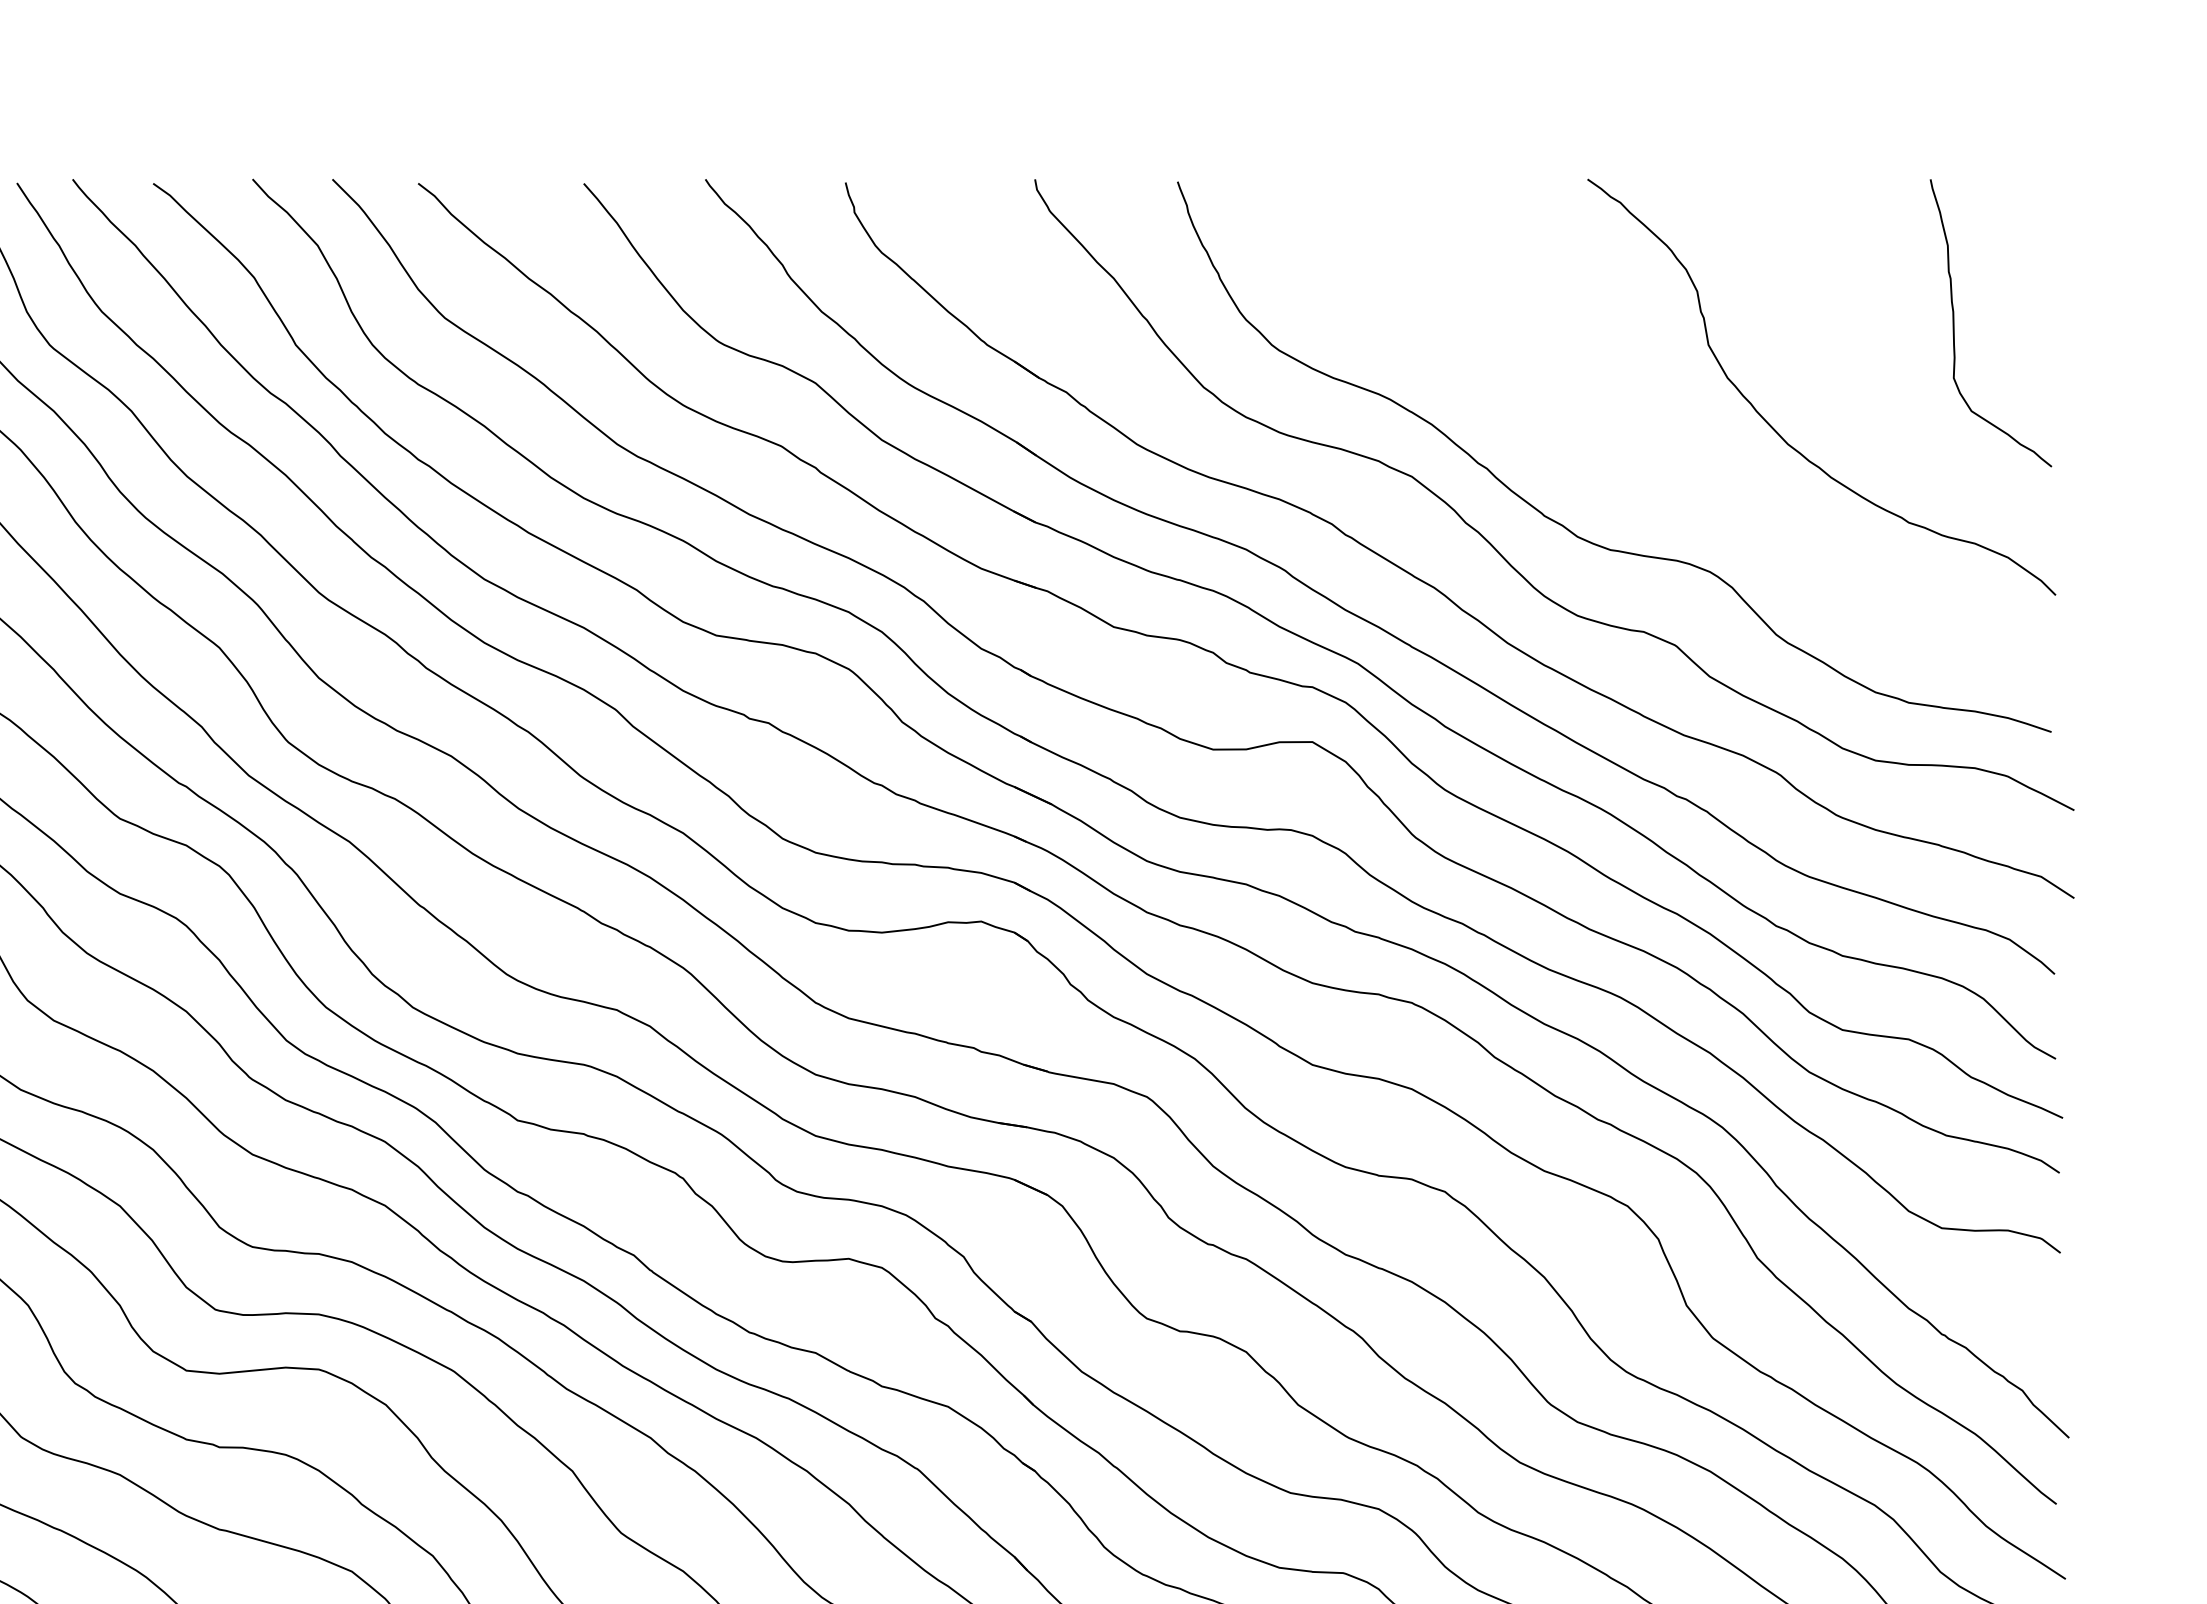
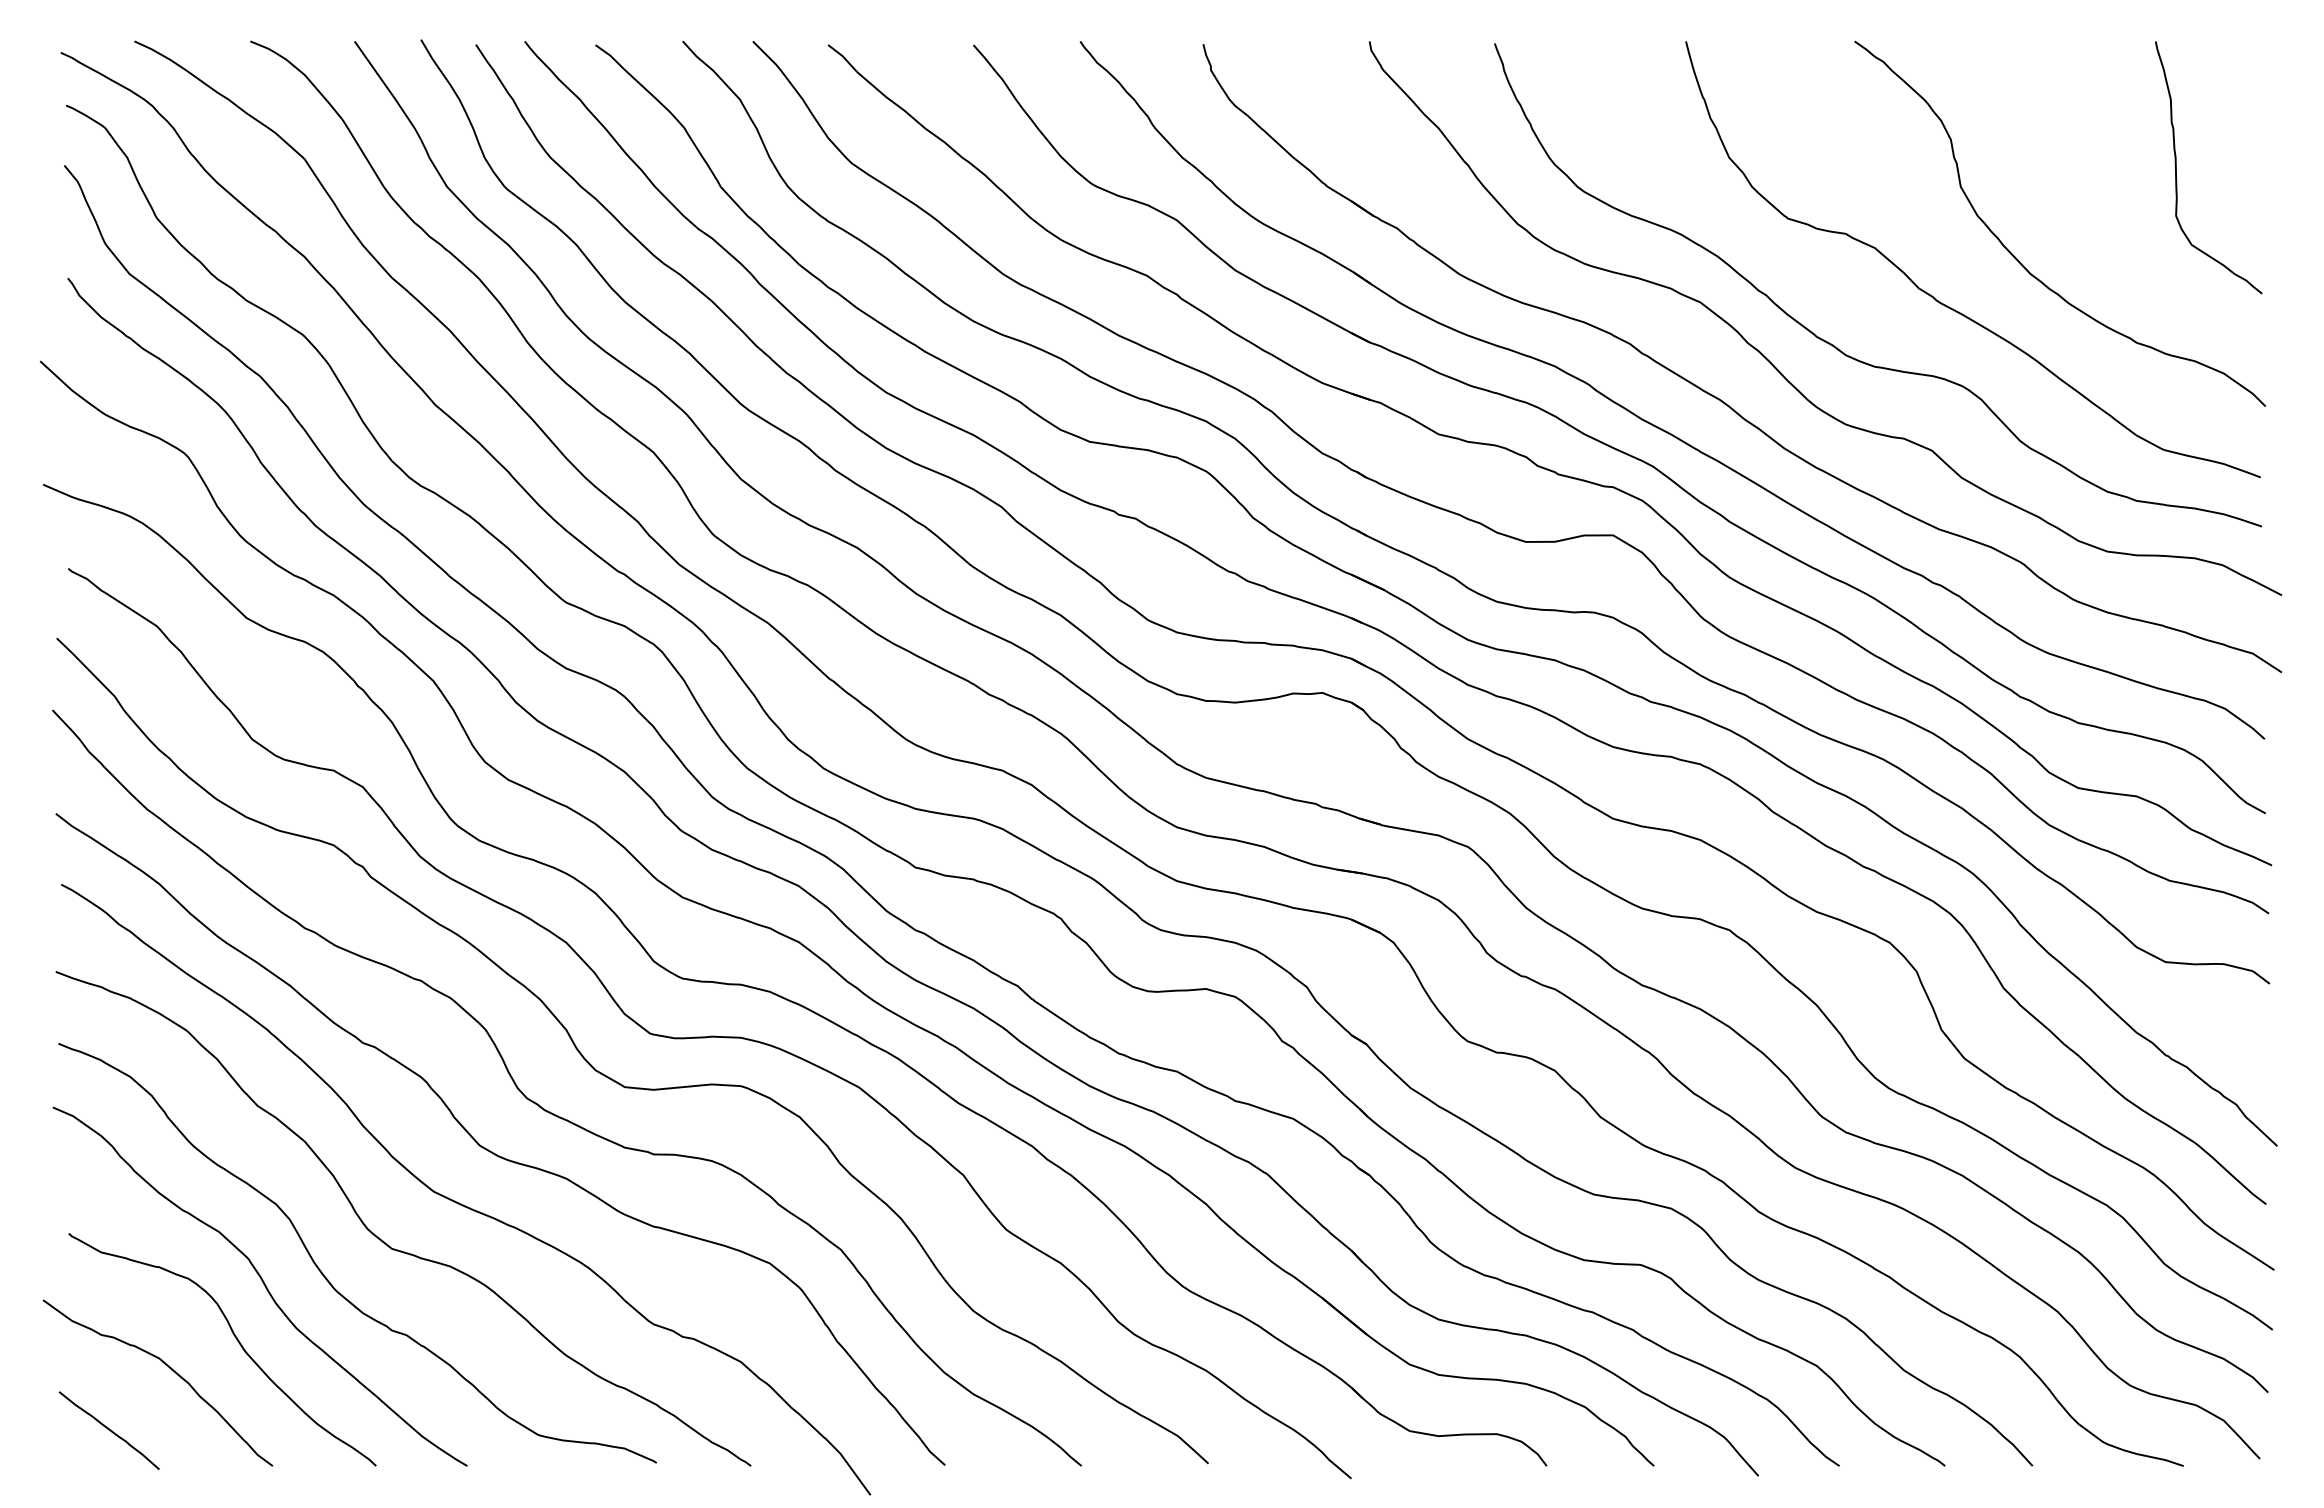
curve: (1695, 481) -> (1949, 306), added

